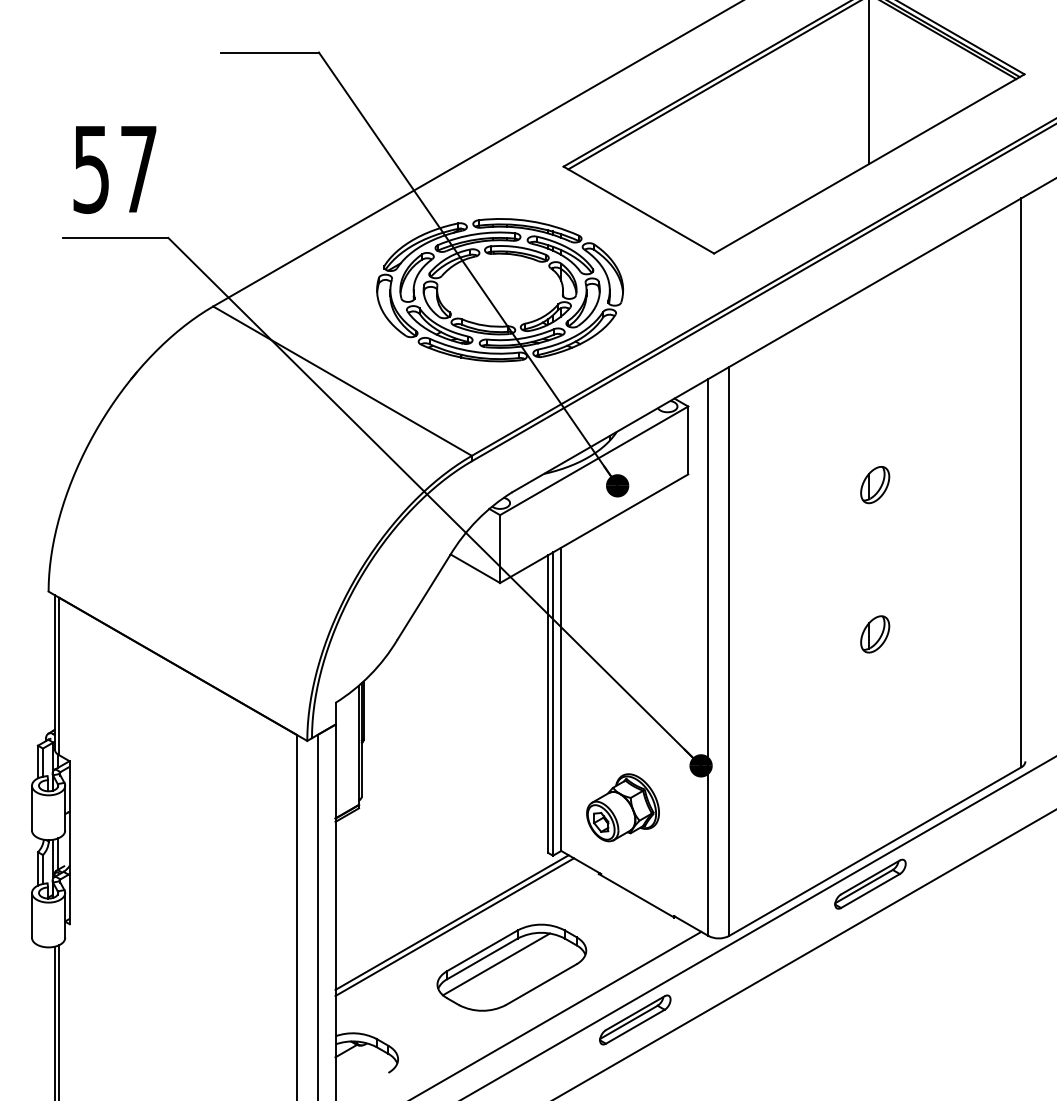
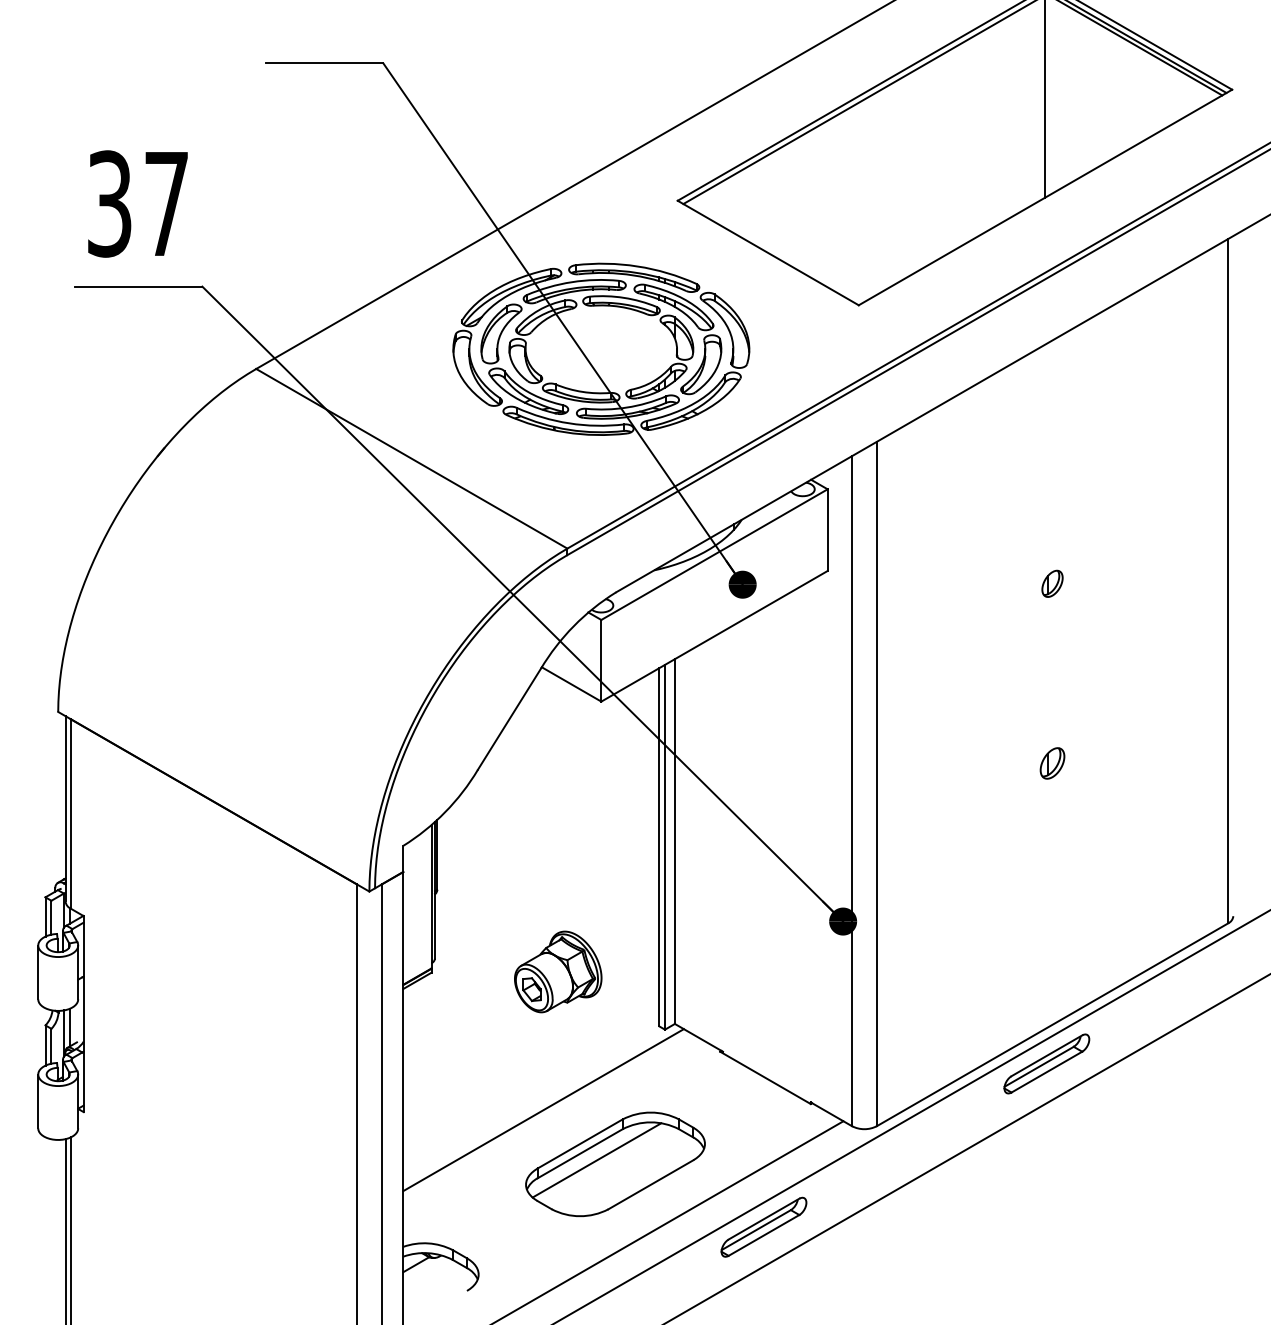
text: (91, 168) -> (109, 203), 57 -> 37
part: (875, 484) -> (1052, 583), size x0.6
part: (875, 634) -> (1052, 763), size x0.7
part: (623, 807) -> (558, 971), moved
line: (454, 927) -> (546, 1115), removed

